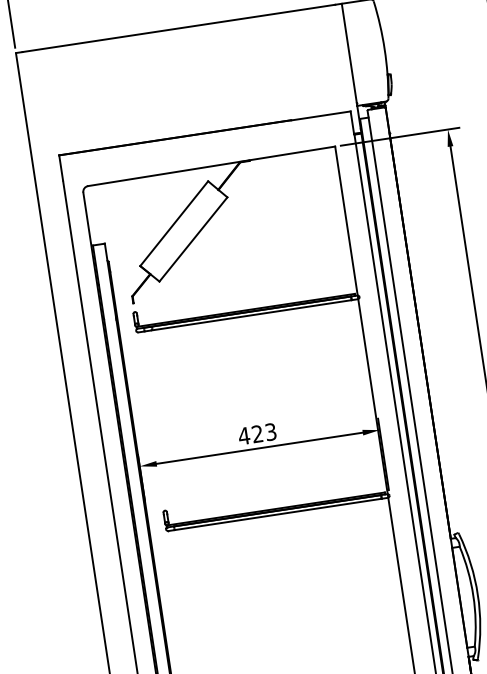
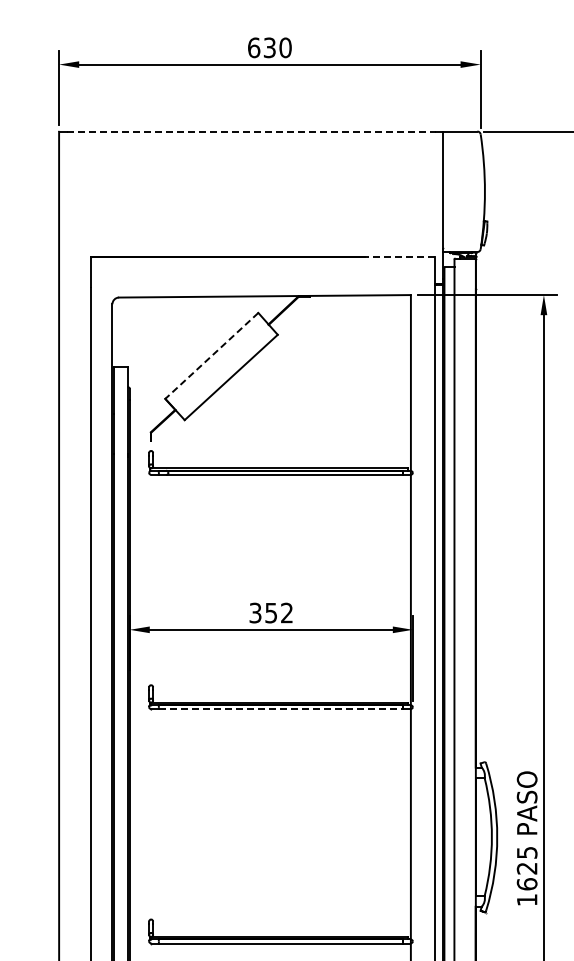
line: (179, 28) -> (251, 131), solid -> dashed
line: (320, 116) -> (399, 257), solid -> dashed
line: (174, 224) -> (211, 356), solid -> dashed
text: (256, 433) -> (270, 612), 423 -> 352
line: (278, 514) -> (281, 709), solid -> dashed

